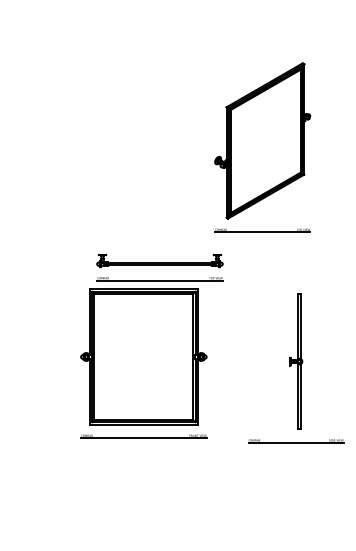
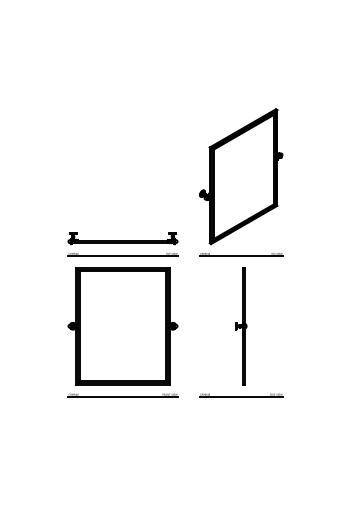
part: (263, 147) -> (241, 182), moved
part: (143, 364) -> (122, 332), moved

